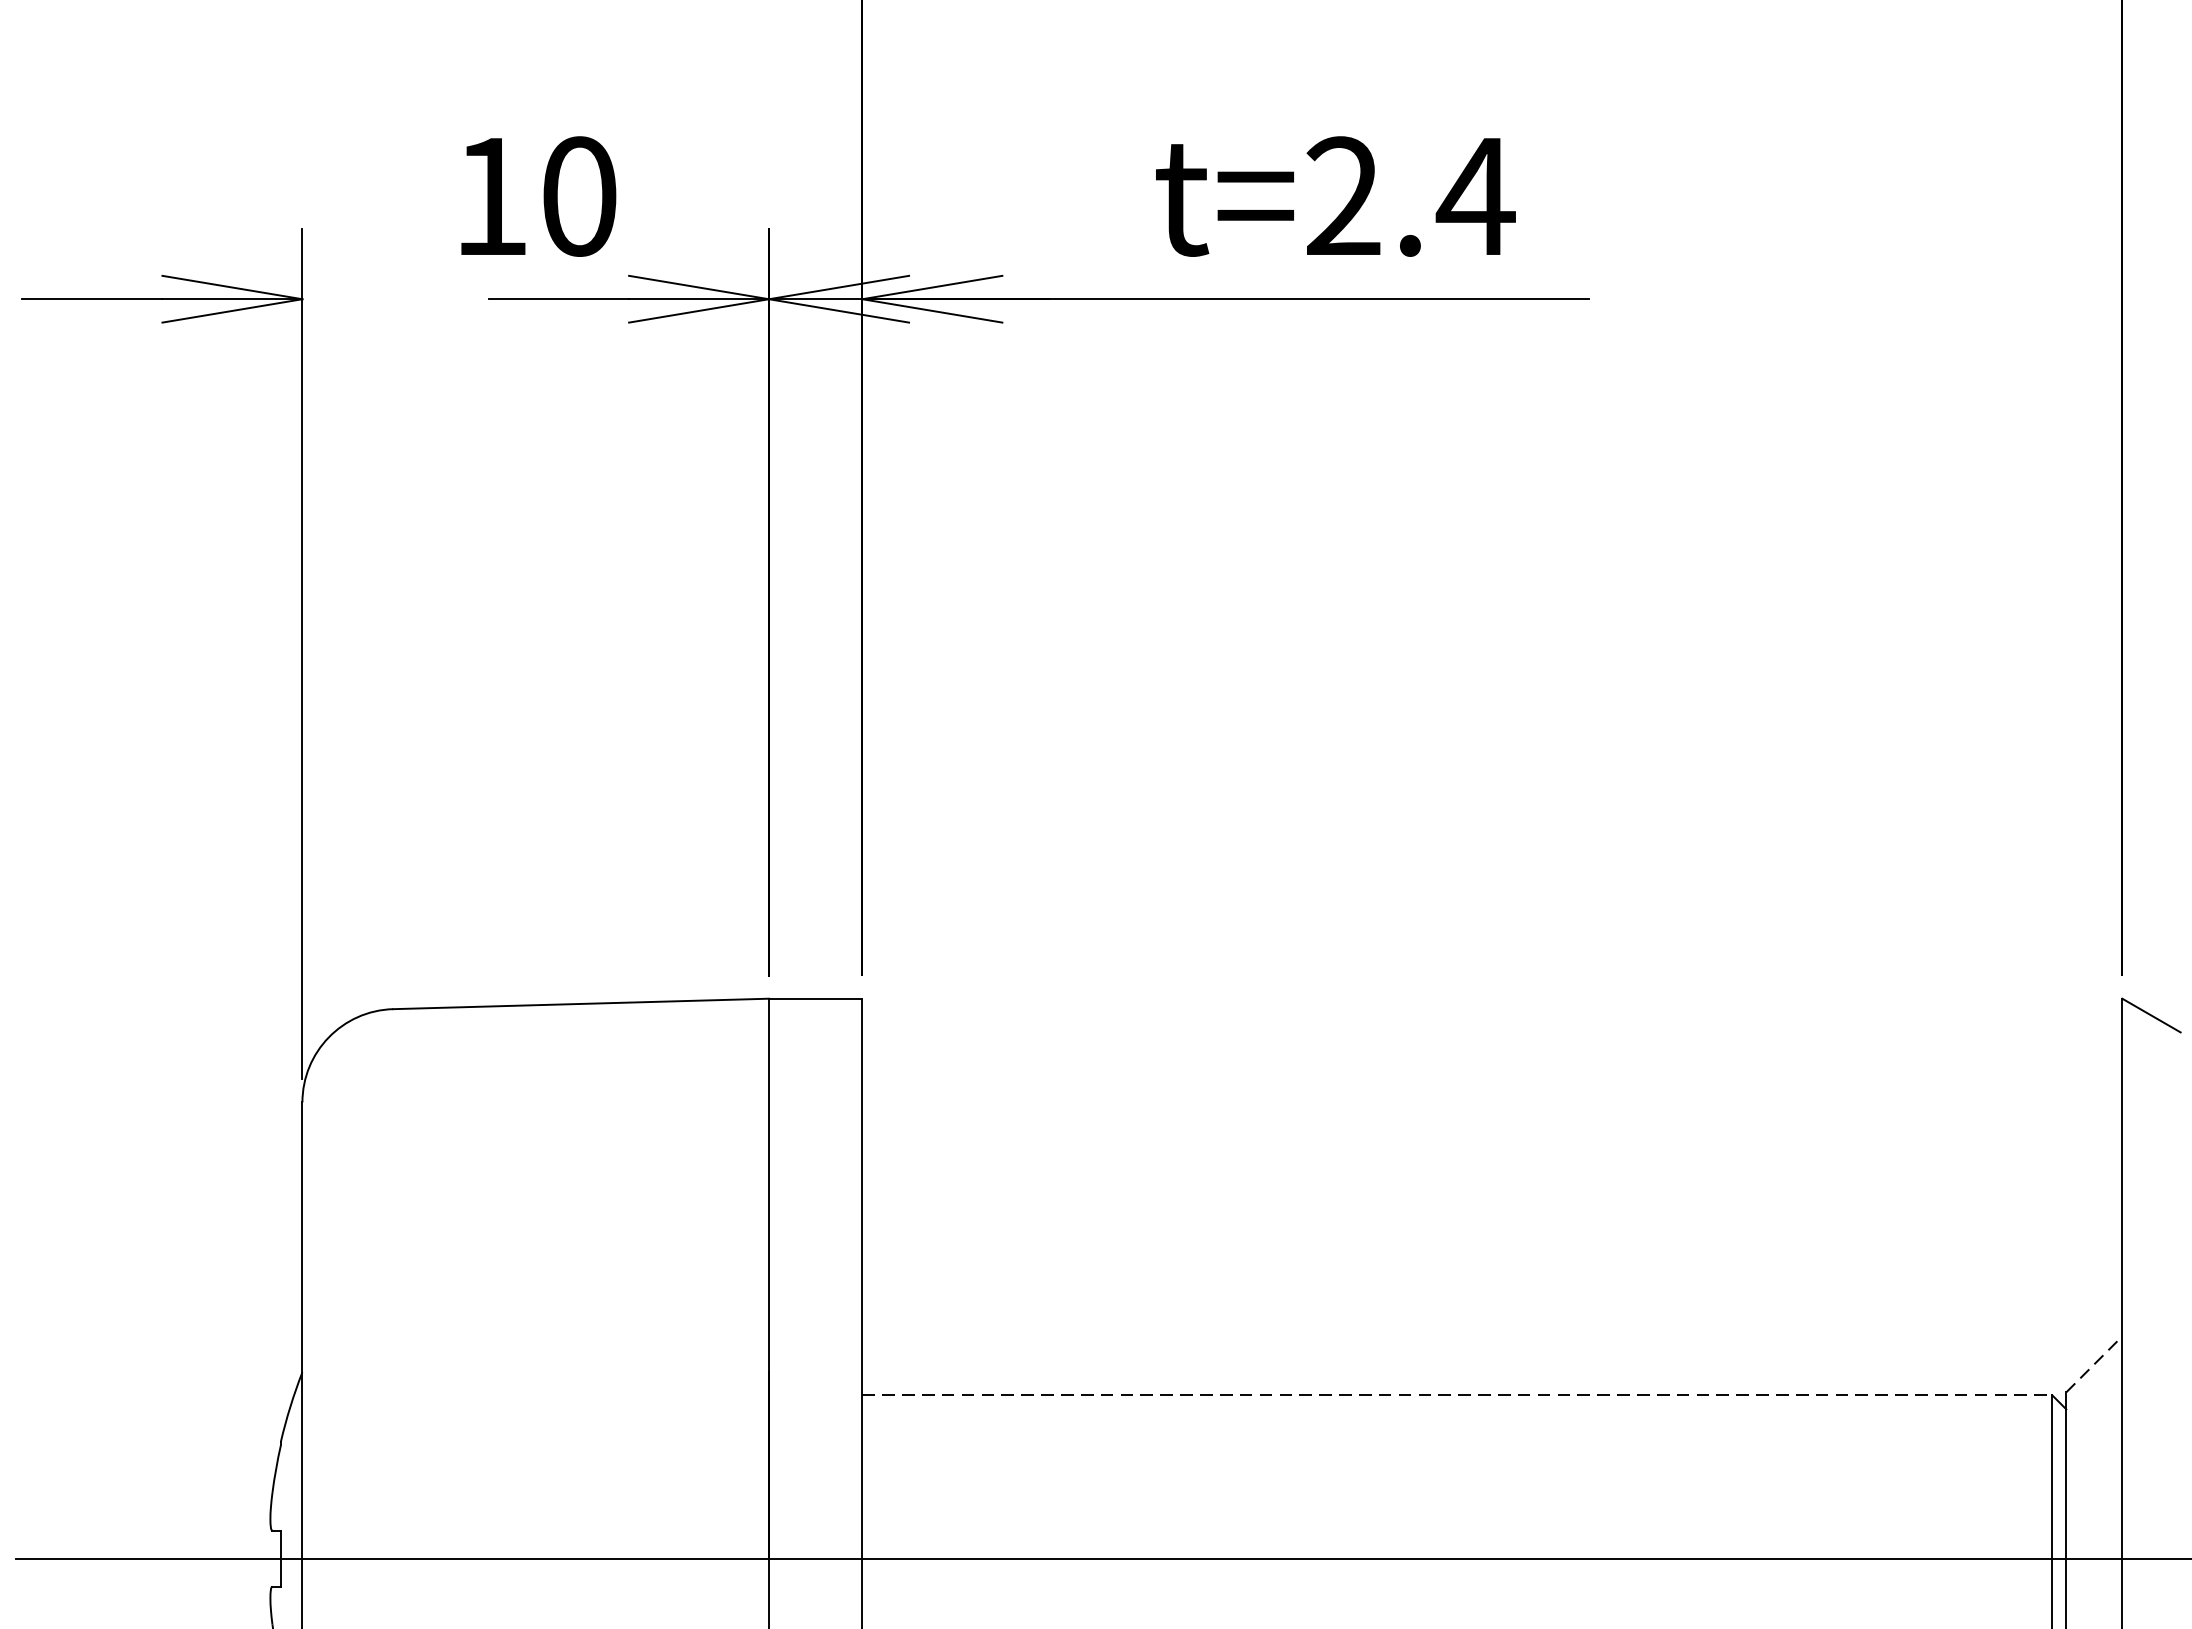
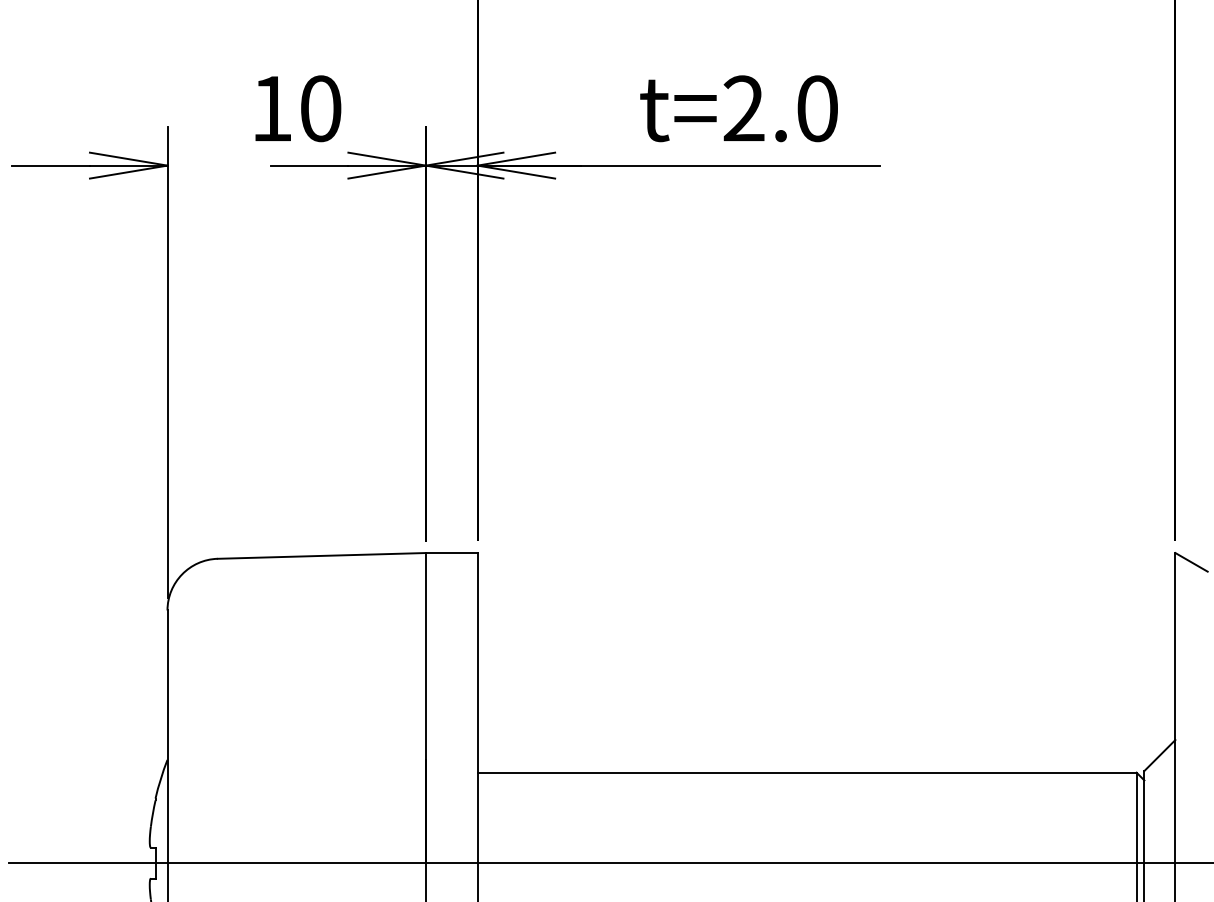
text: (1476, 196) -> (817, 108), t=2.4 -> t=2.0
line: (2093, 1364) -> (1159, 755), dashed -> solid
line: (1458, 1395) -> (807, 772), dashed -> solid

